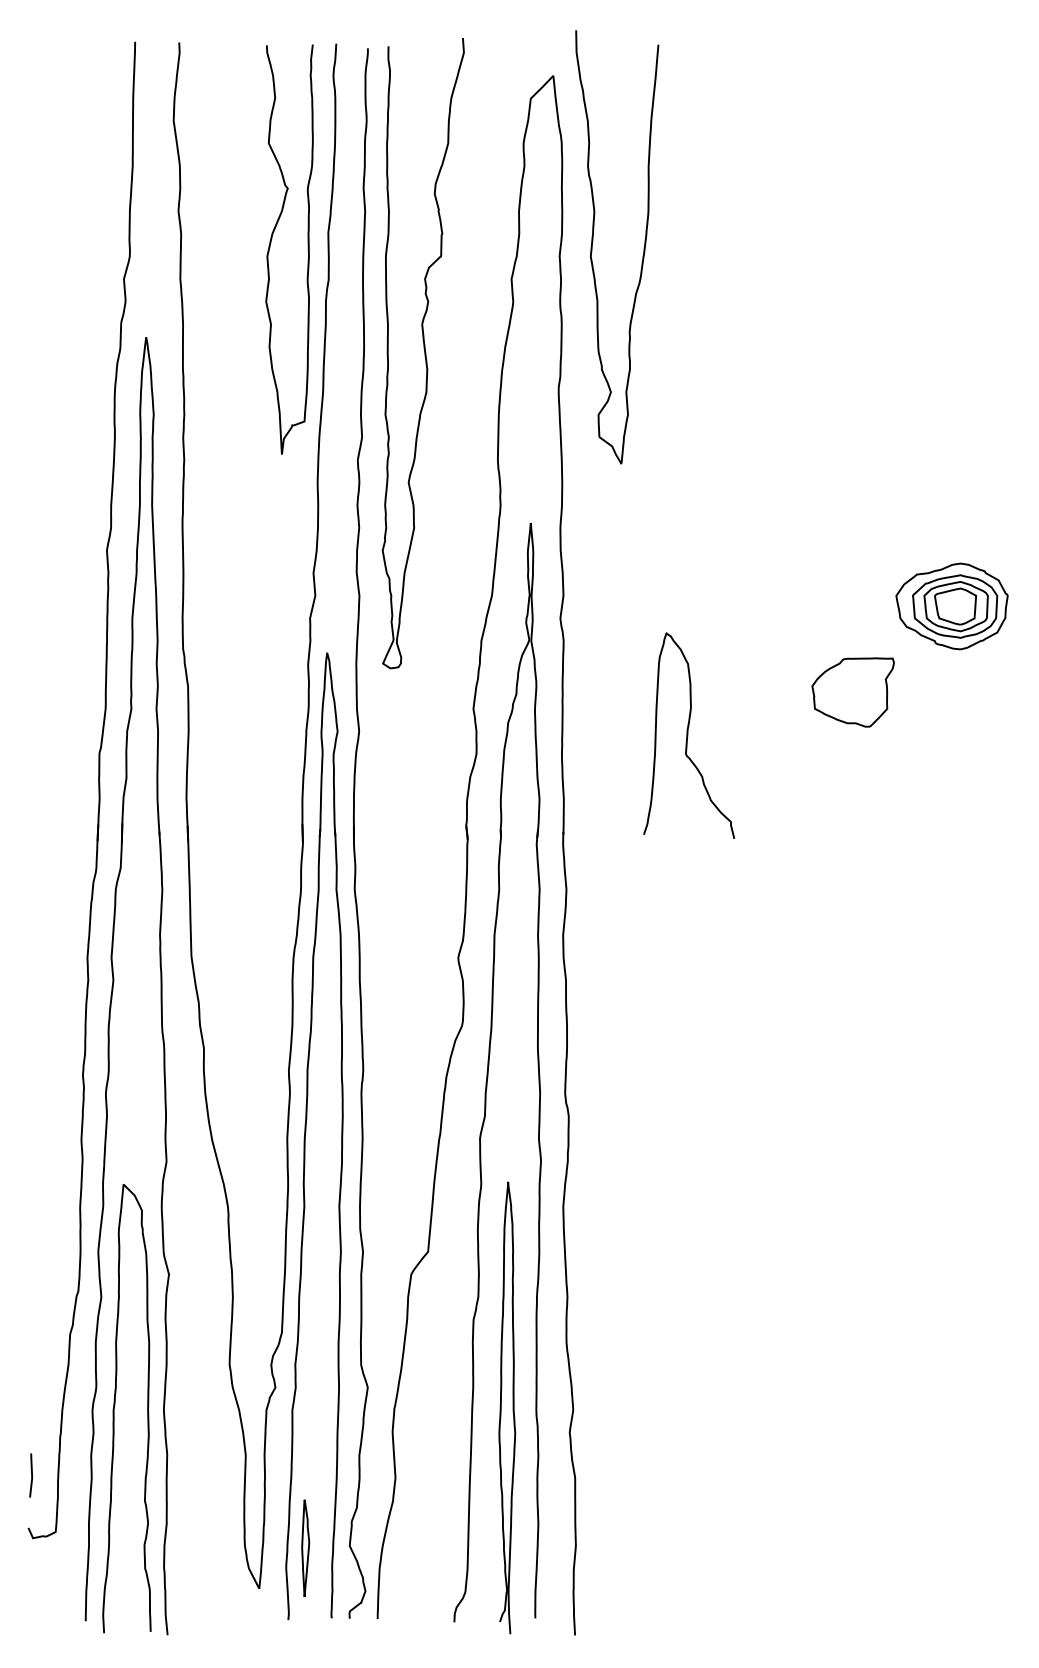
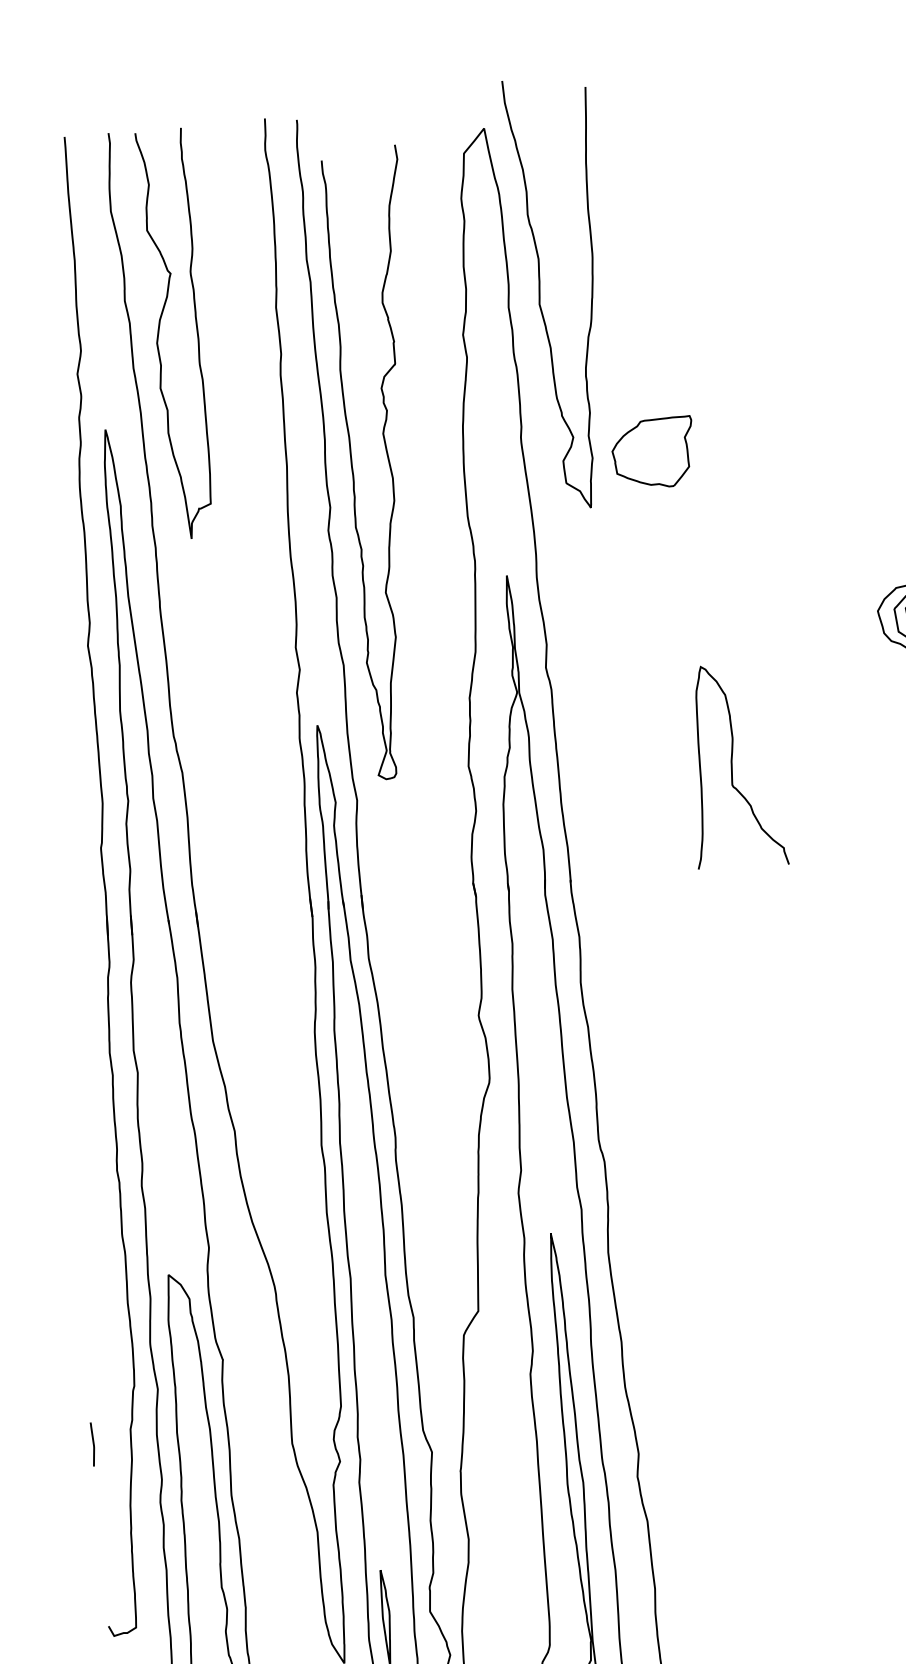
curve: (307, 249) -> (196, 332), moved
part: (422, 353) -> (386, 462), moved
part: (852, 692) -> (652, 453), moved
curve: (688, 735) -> (732, 766), moved
line: (31, 1475) -> (93, 1444), moved

